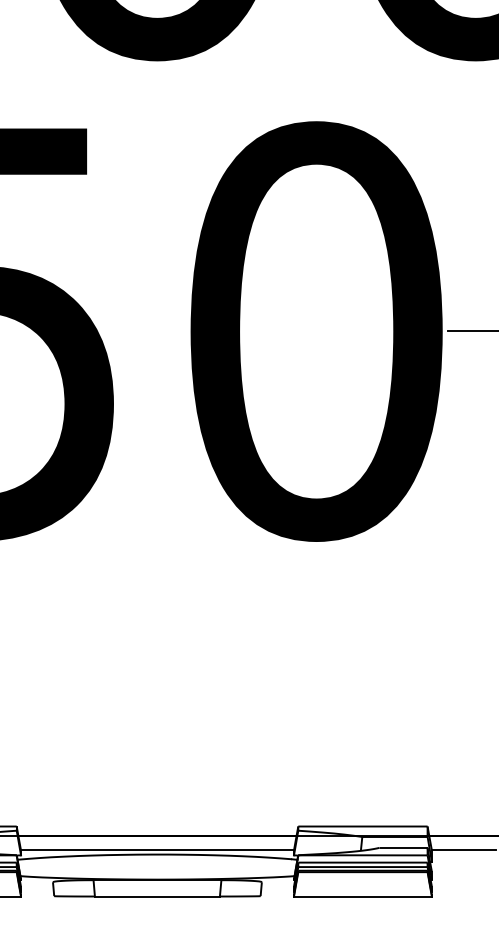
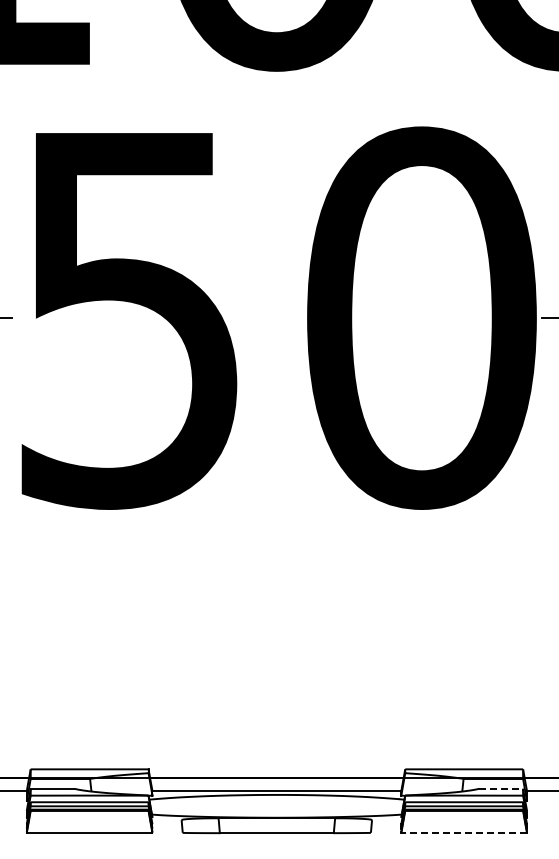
line: (403, 847) -> (501, 788), solid -> dashed
line: (363, 896) -> (464, 833), solid -> dashed

